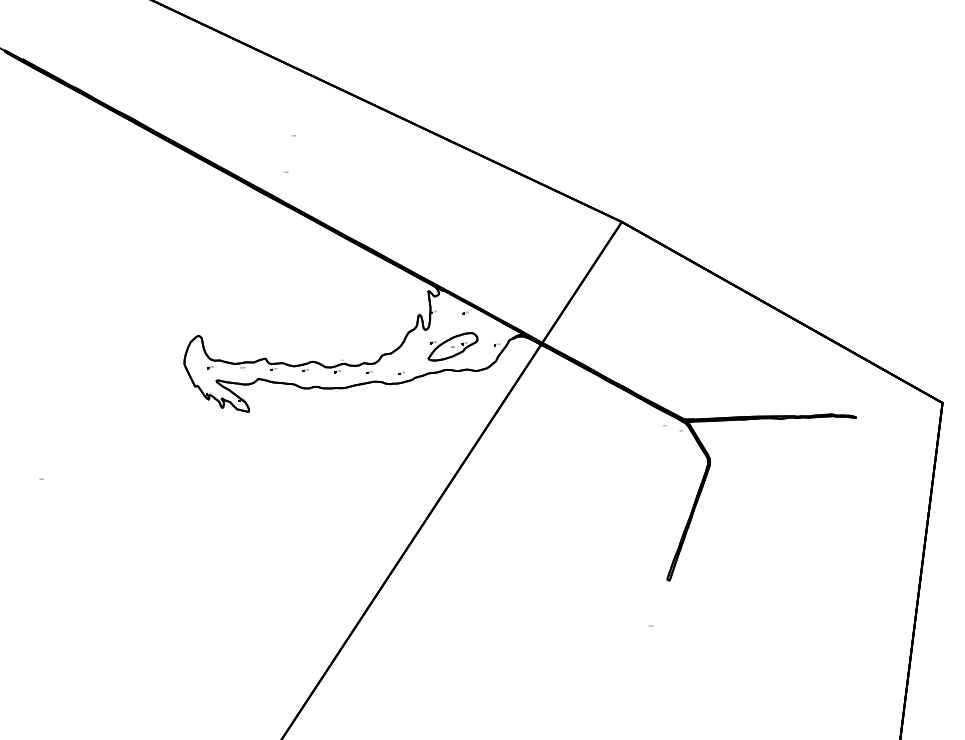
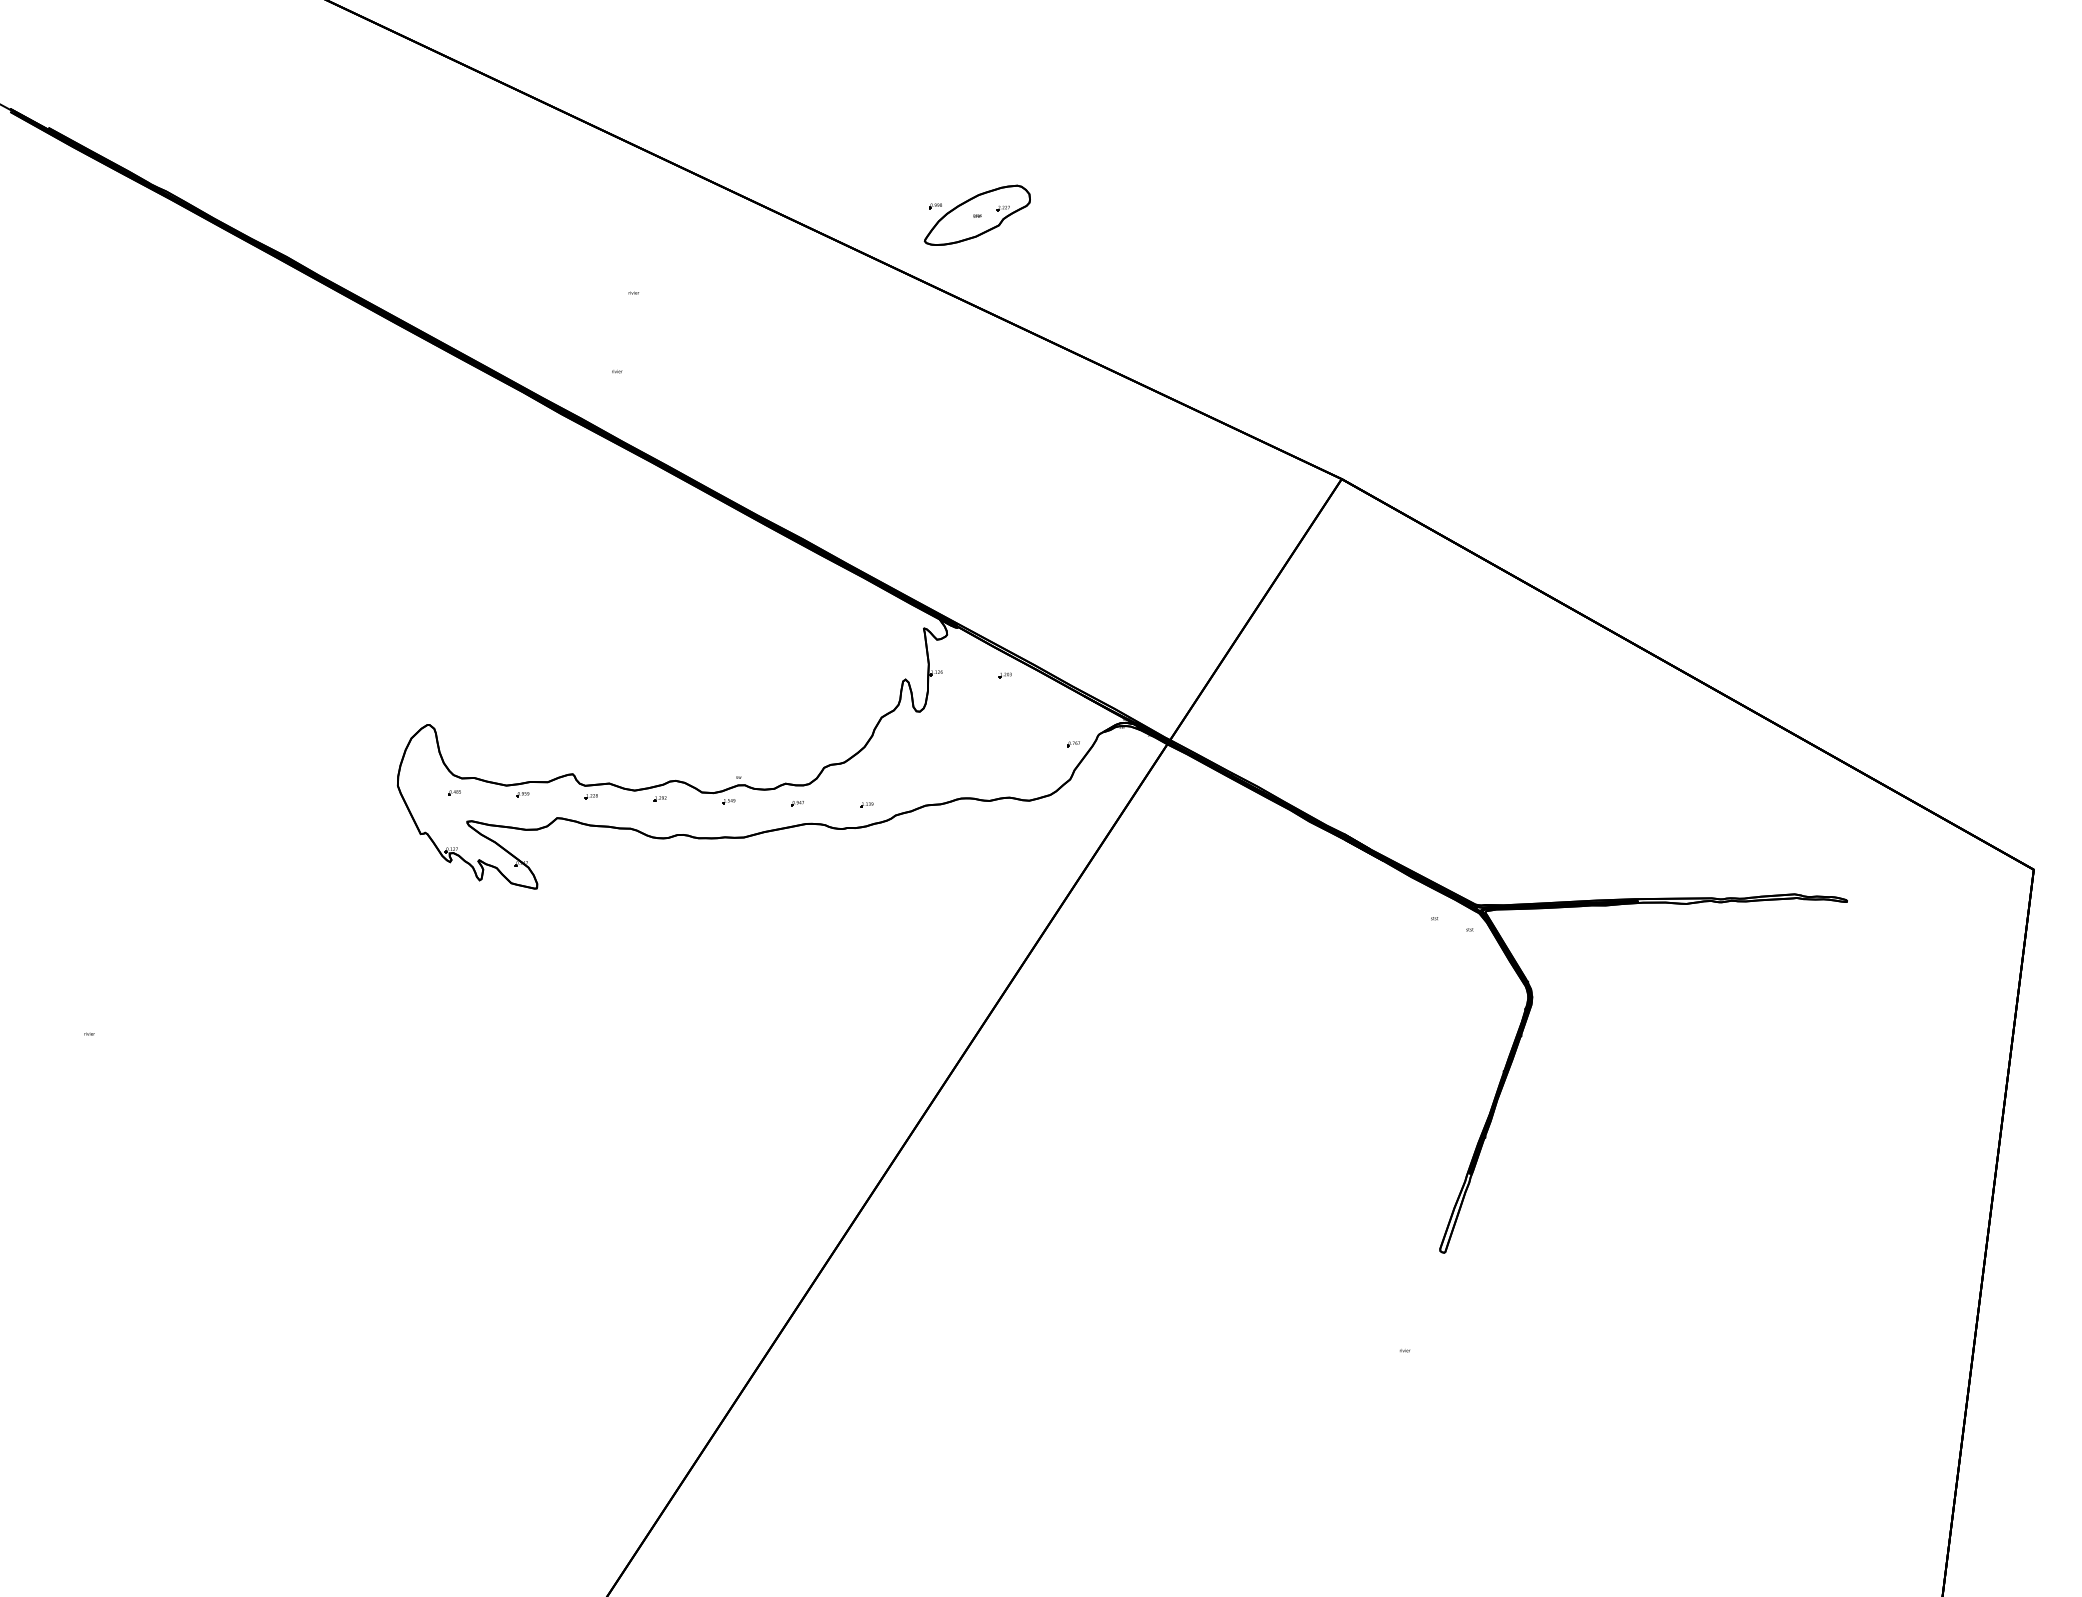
part: (452, 346) -> (976, 214), moved

